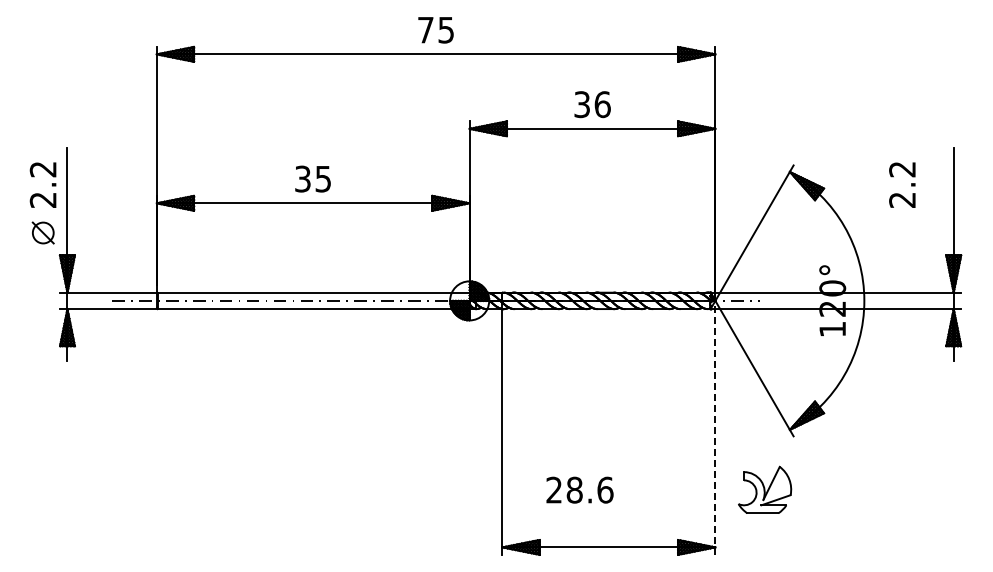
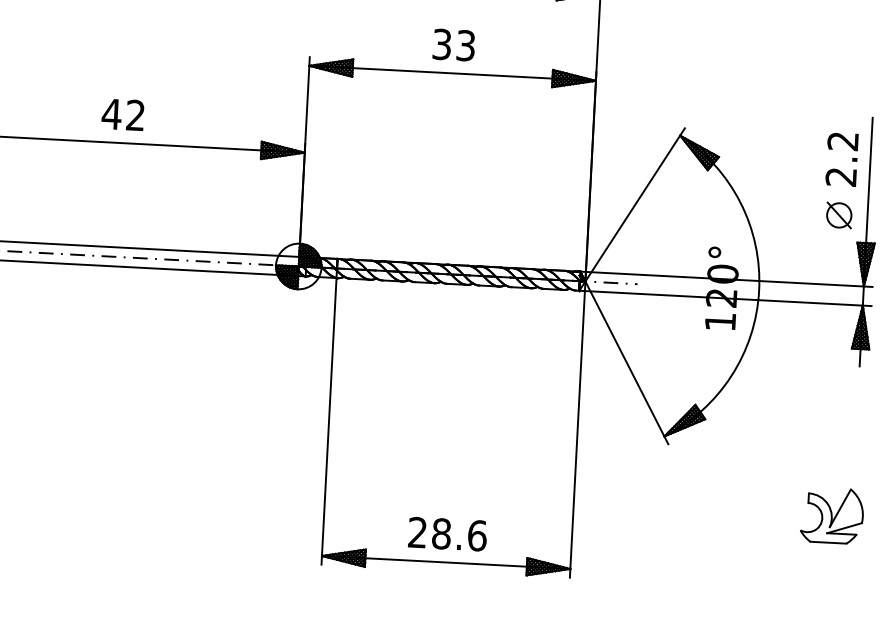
text: (602, 104) -> (465, 45), 36 -> 33
text: (312, 178) -> (123, 114), 35 -> 42
text: (902, 184) -> (842, 158), moved
part: (929, 232) -> (839, 214), added
line: (715, 427) -> (577, 429), dashed -> solid
text: (579, 489) -> (447, 533), moved
part: (765, 489) -> (832, 515), moved

